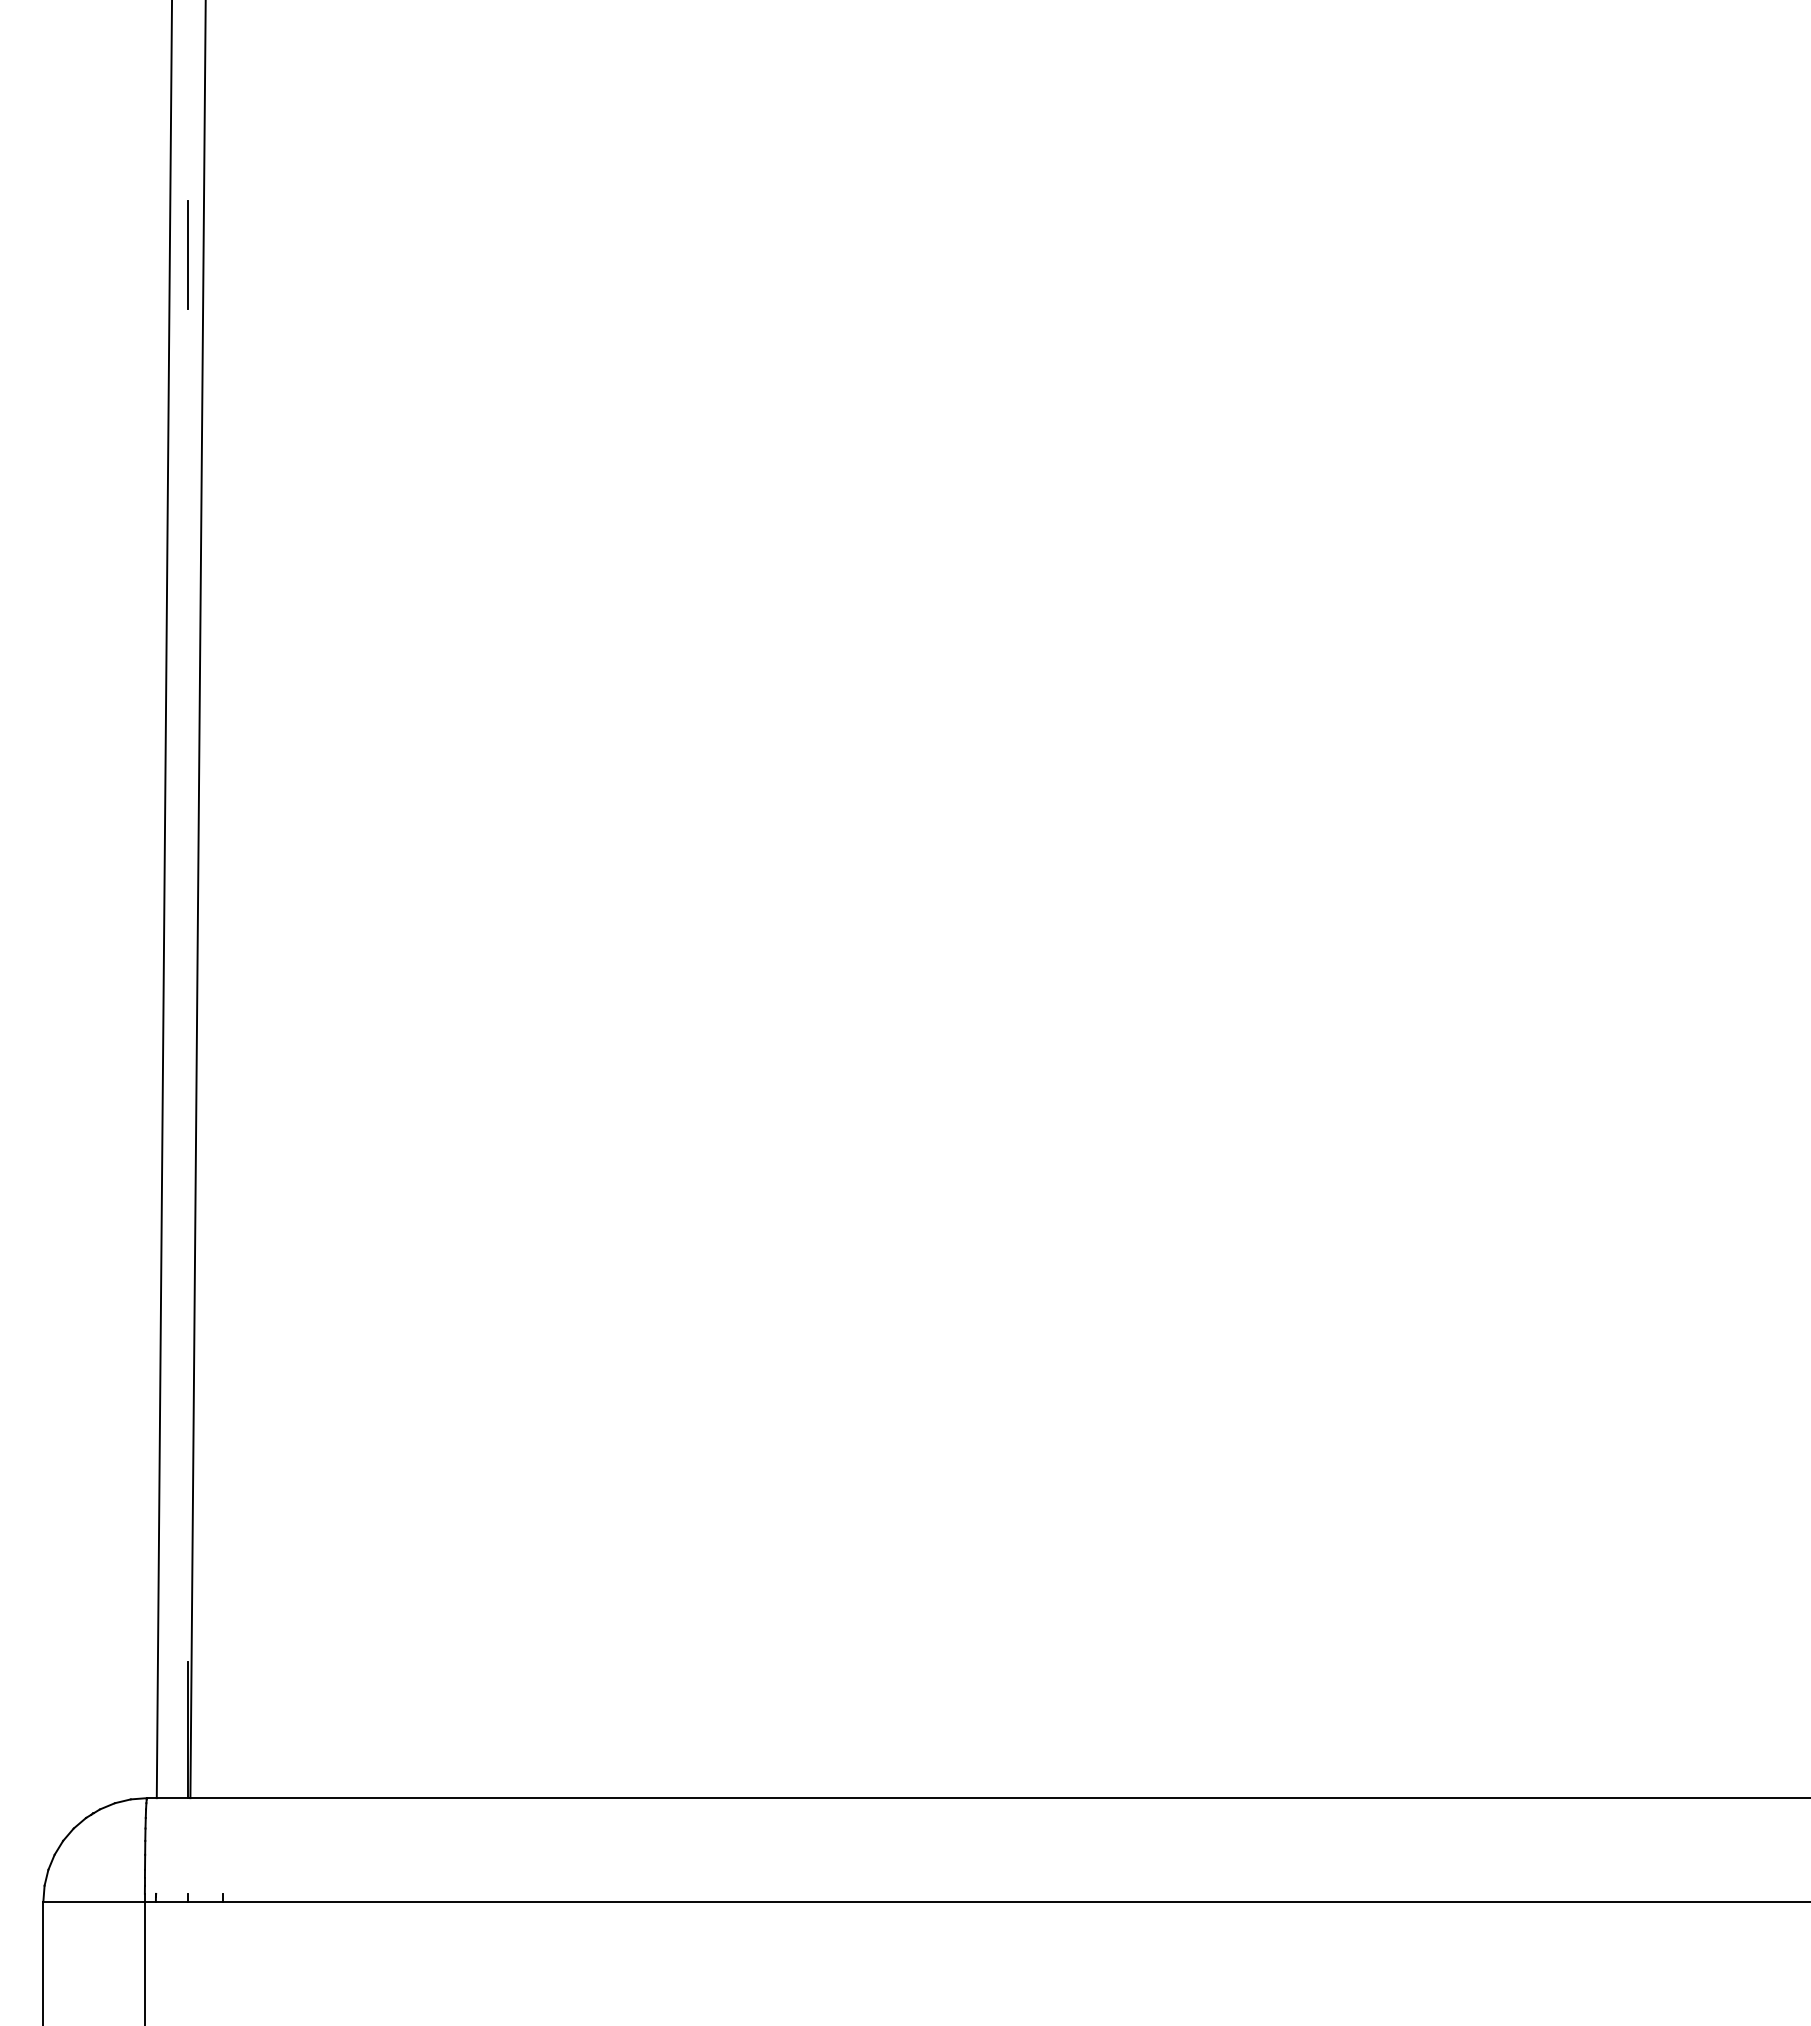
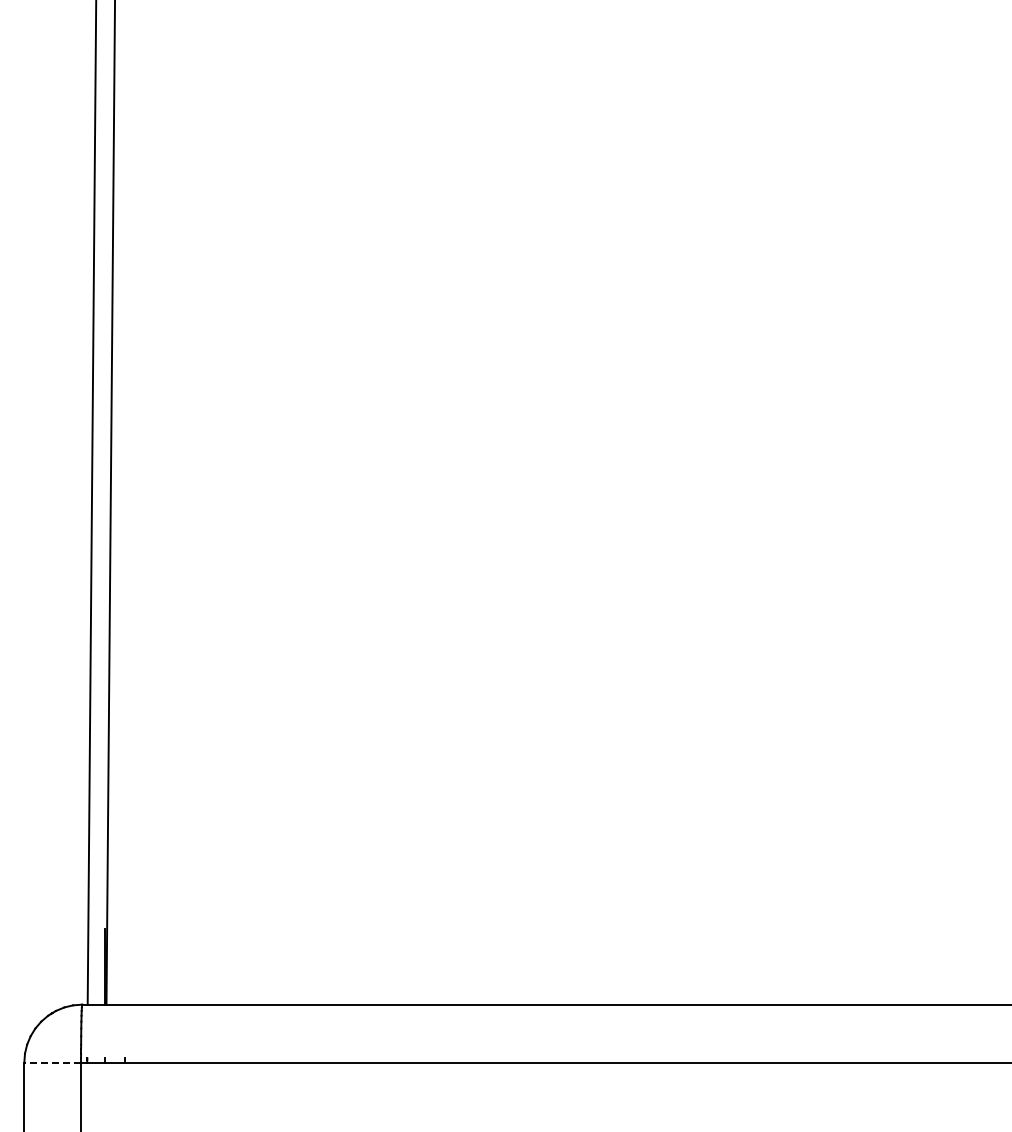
line: (186, 254) -> (104, 142), removed
line: (93, 1901) -> (52, 1062), solid -> dashed

